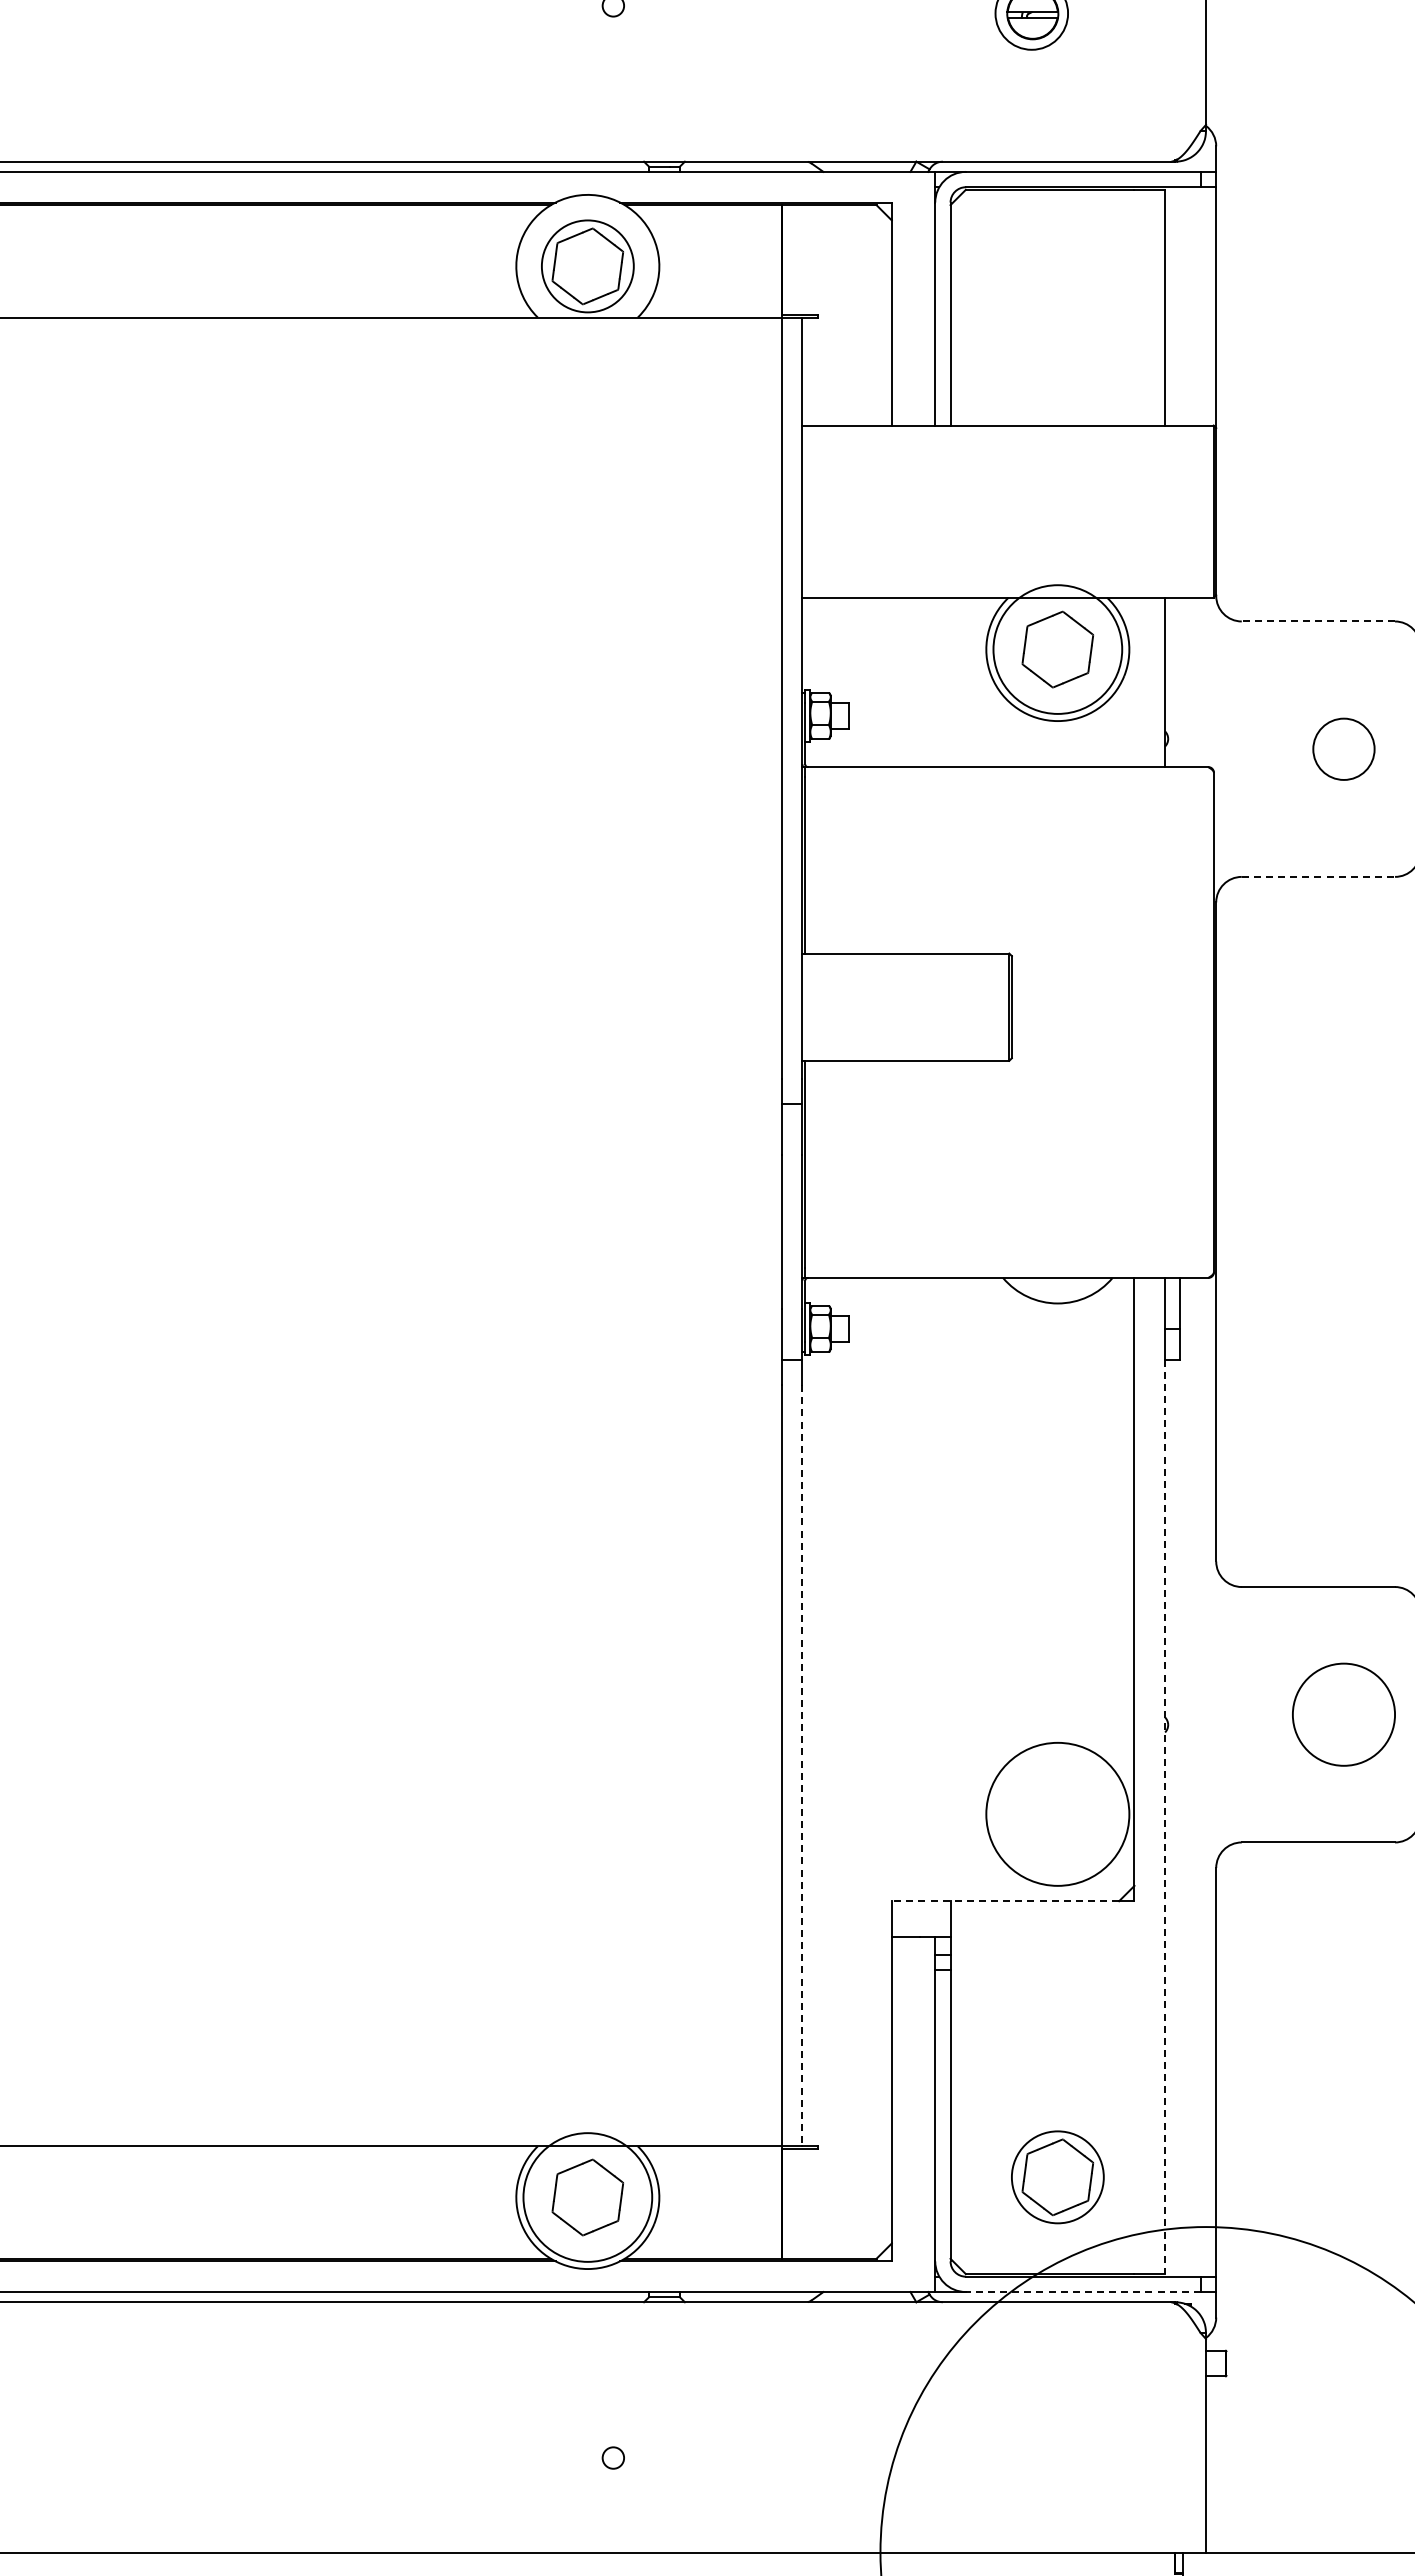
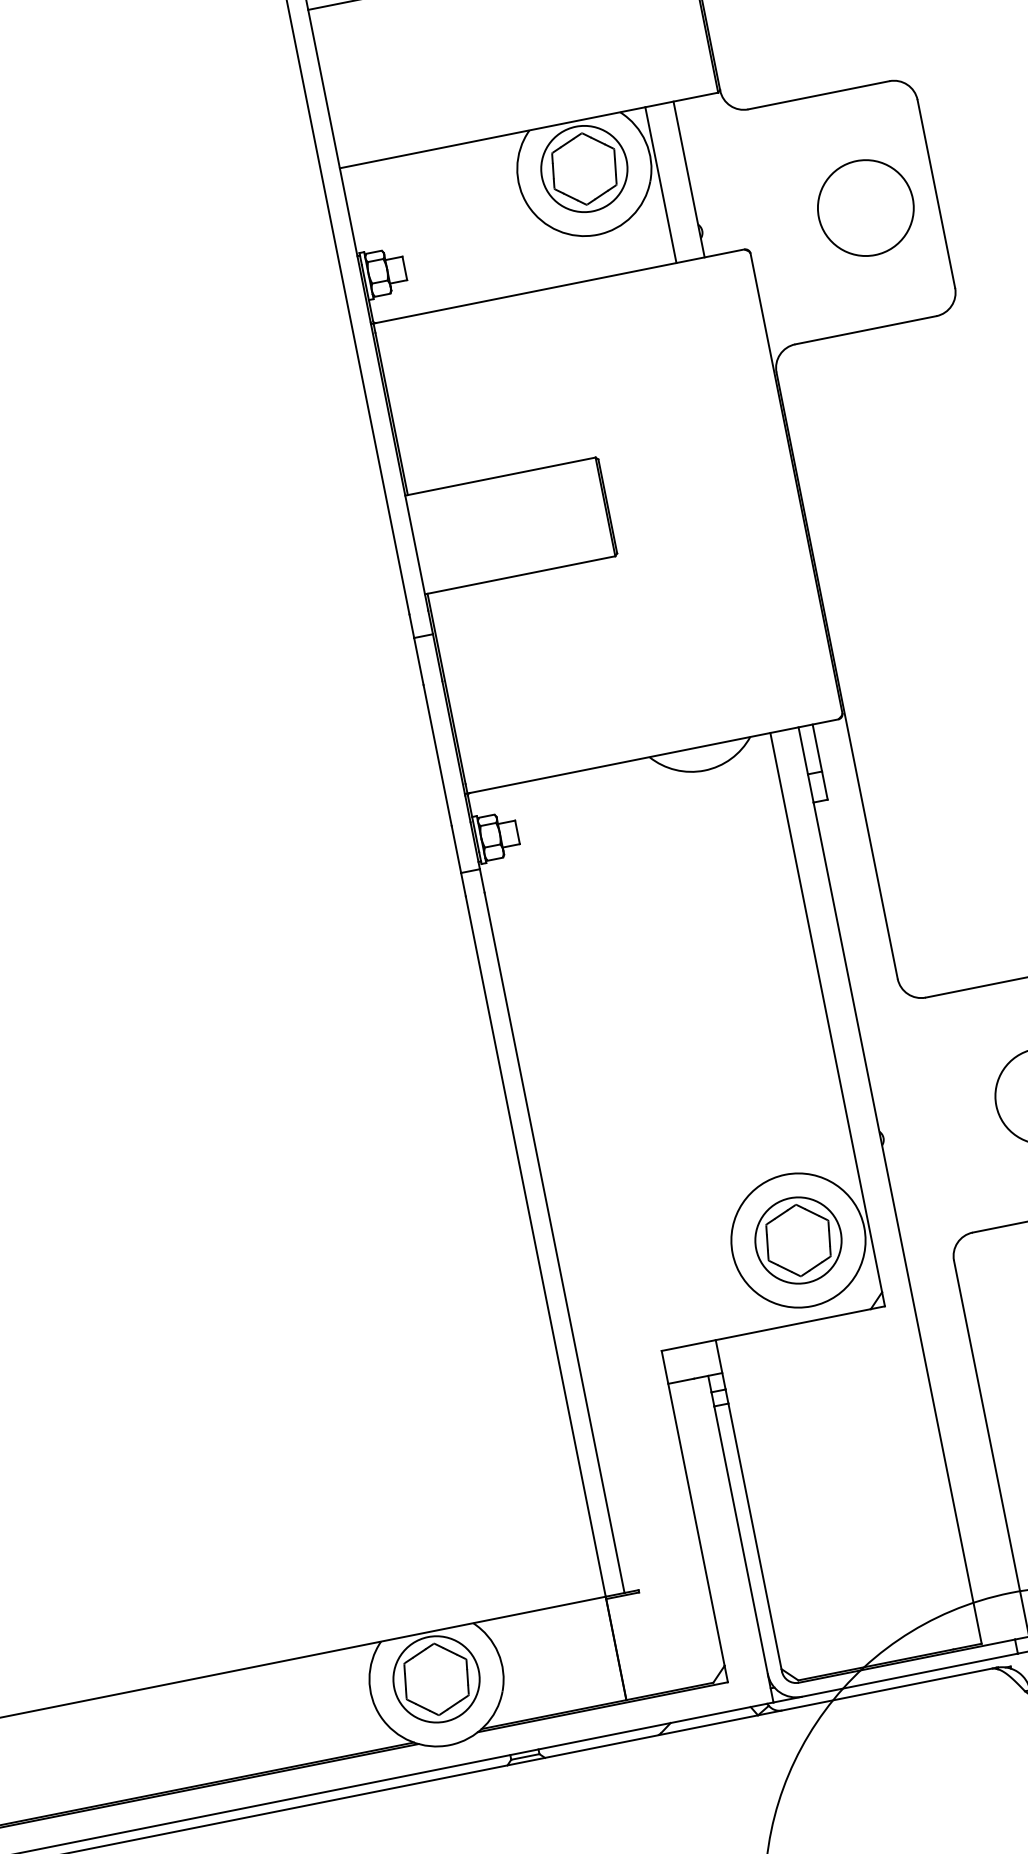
line: (1318, 621) -> (818, 95), dashed -> solid
circle: (1057, 649) -> (584, 169), size x0.71
line: (1134, 682) -> (660, 185), added
circle: (1343, 749) -> (865, 208), size x1.67
line: (1318, 876) -> (865, 329), dashed -> solid
line: (802, 1765) -> (554, 1242), dashed -> solid
line: (1165, 1817) -> (898, 1223), dashed -> solid
line: (1005, 1901) -> (766, 1330), dashed -> solid
part: (1057, 2177) -> (798, 1240), moved
circle: (587, 2197) -> (436, 1679), size x0.71
line: (1083, 2292) -> (909, 1675), dashed -> solid

